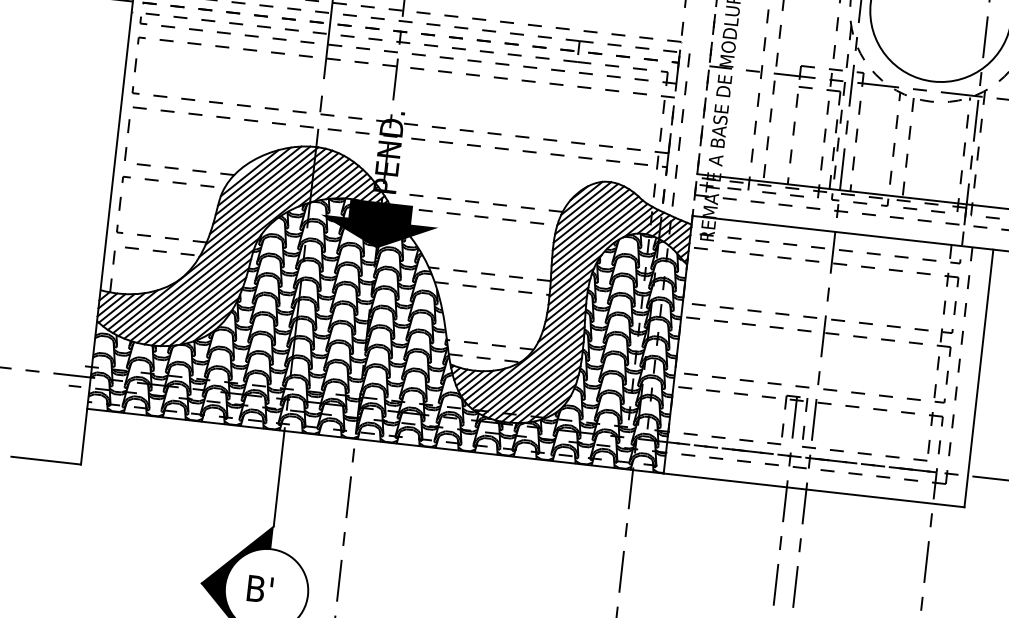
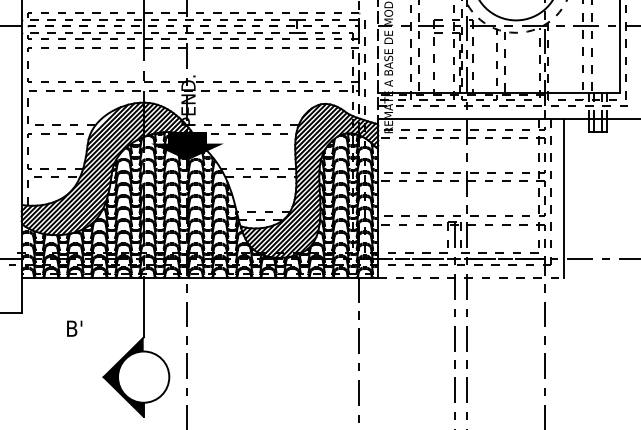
line: (814, 490) -> (471, 278), solid -> dashed
text: (259, 588) -> (74, 328), moved

